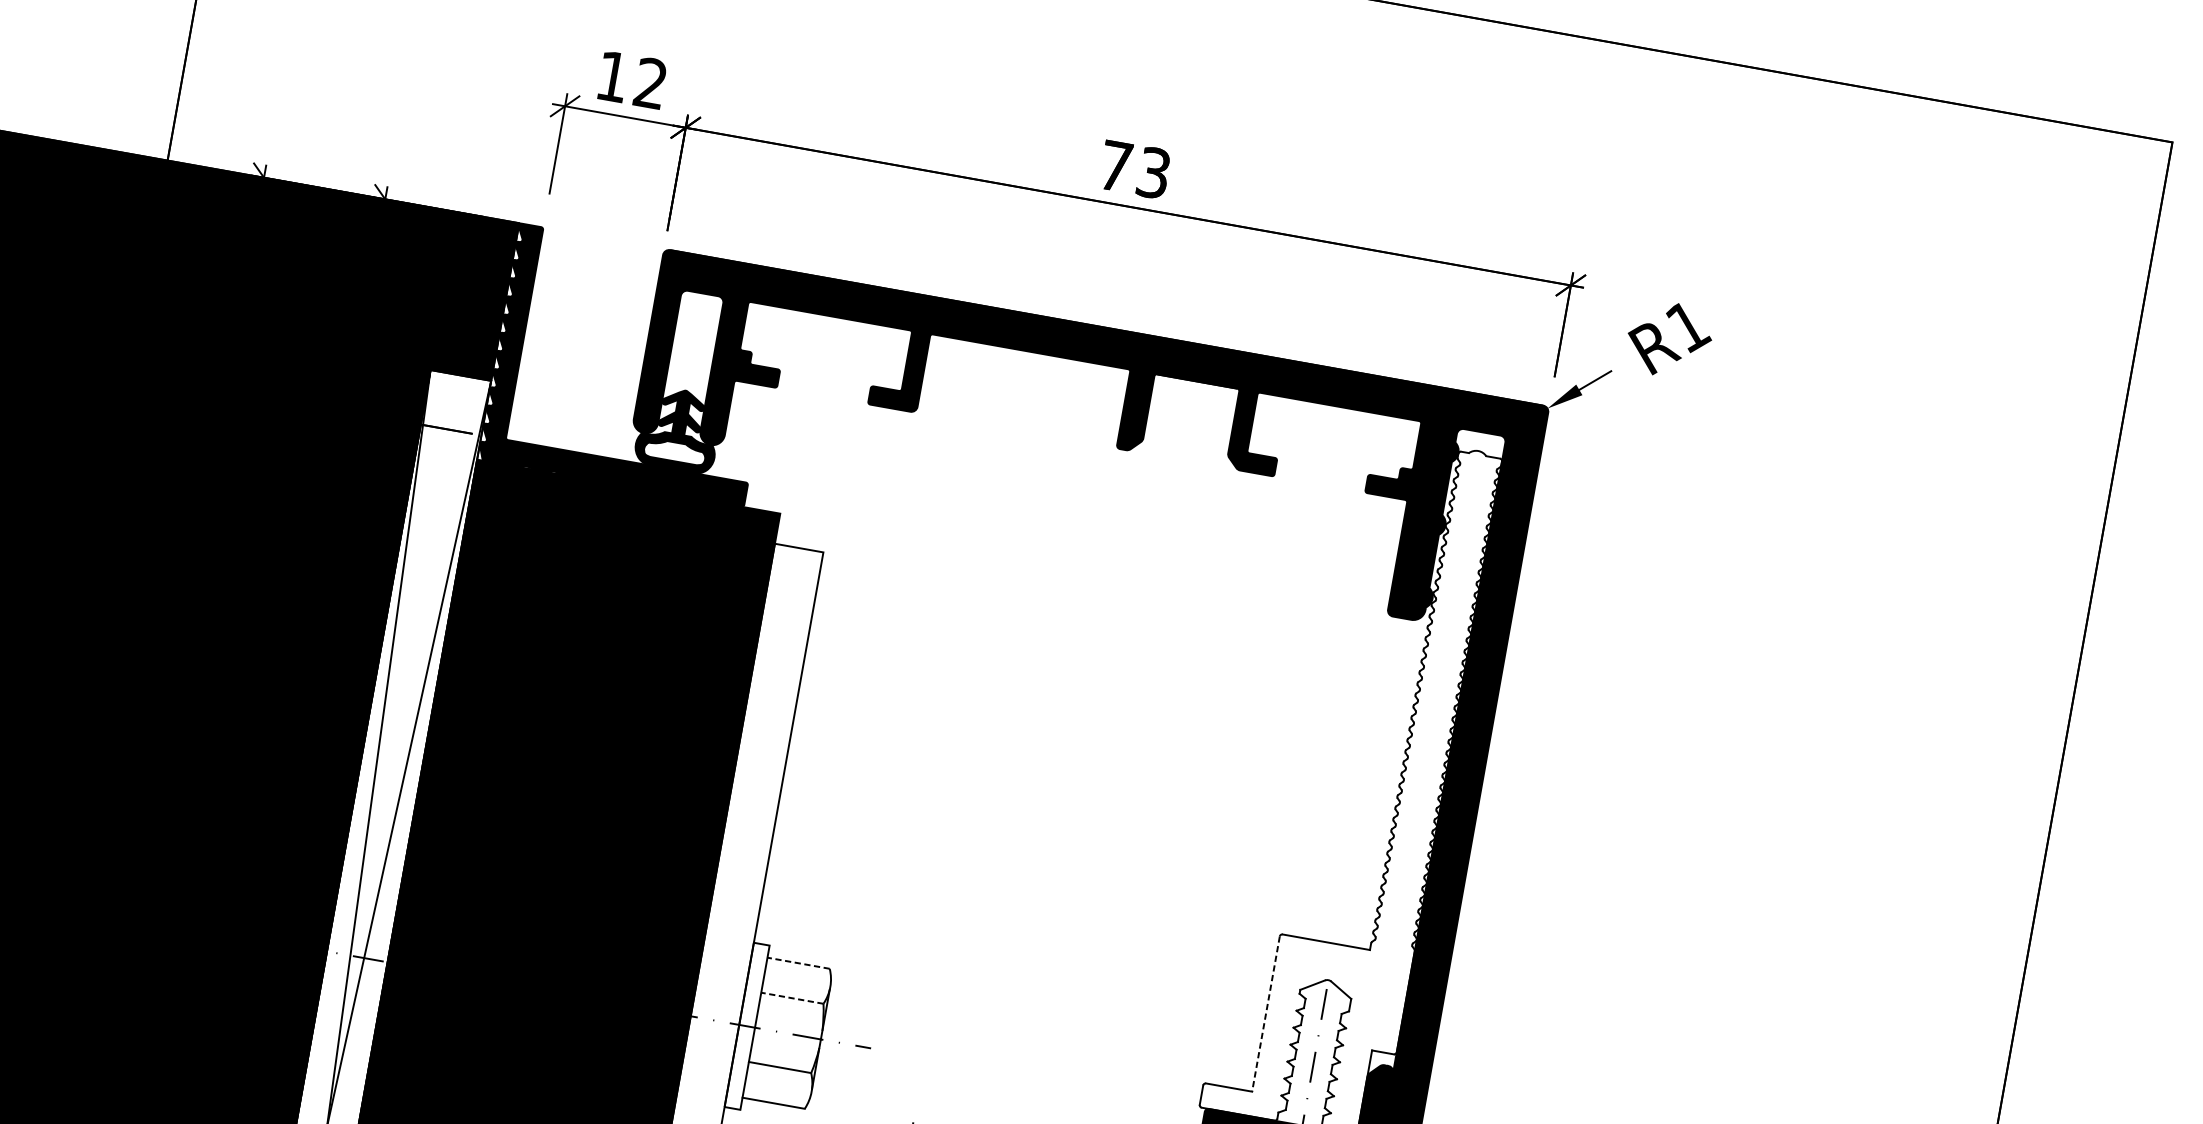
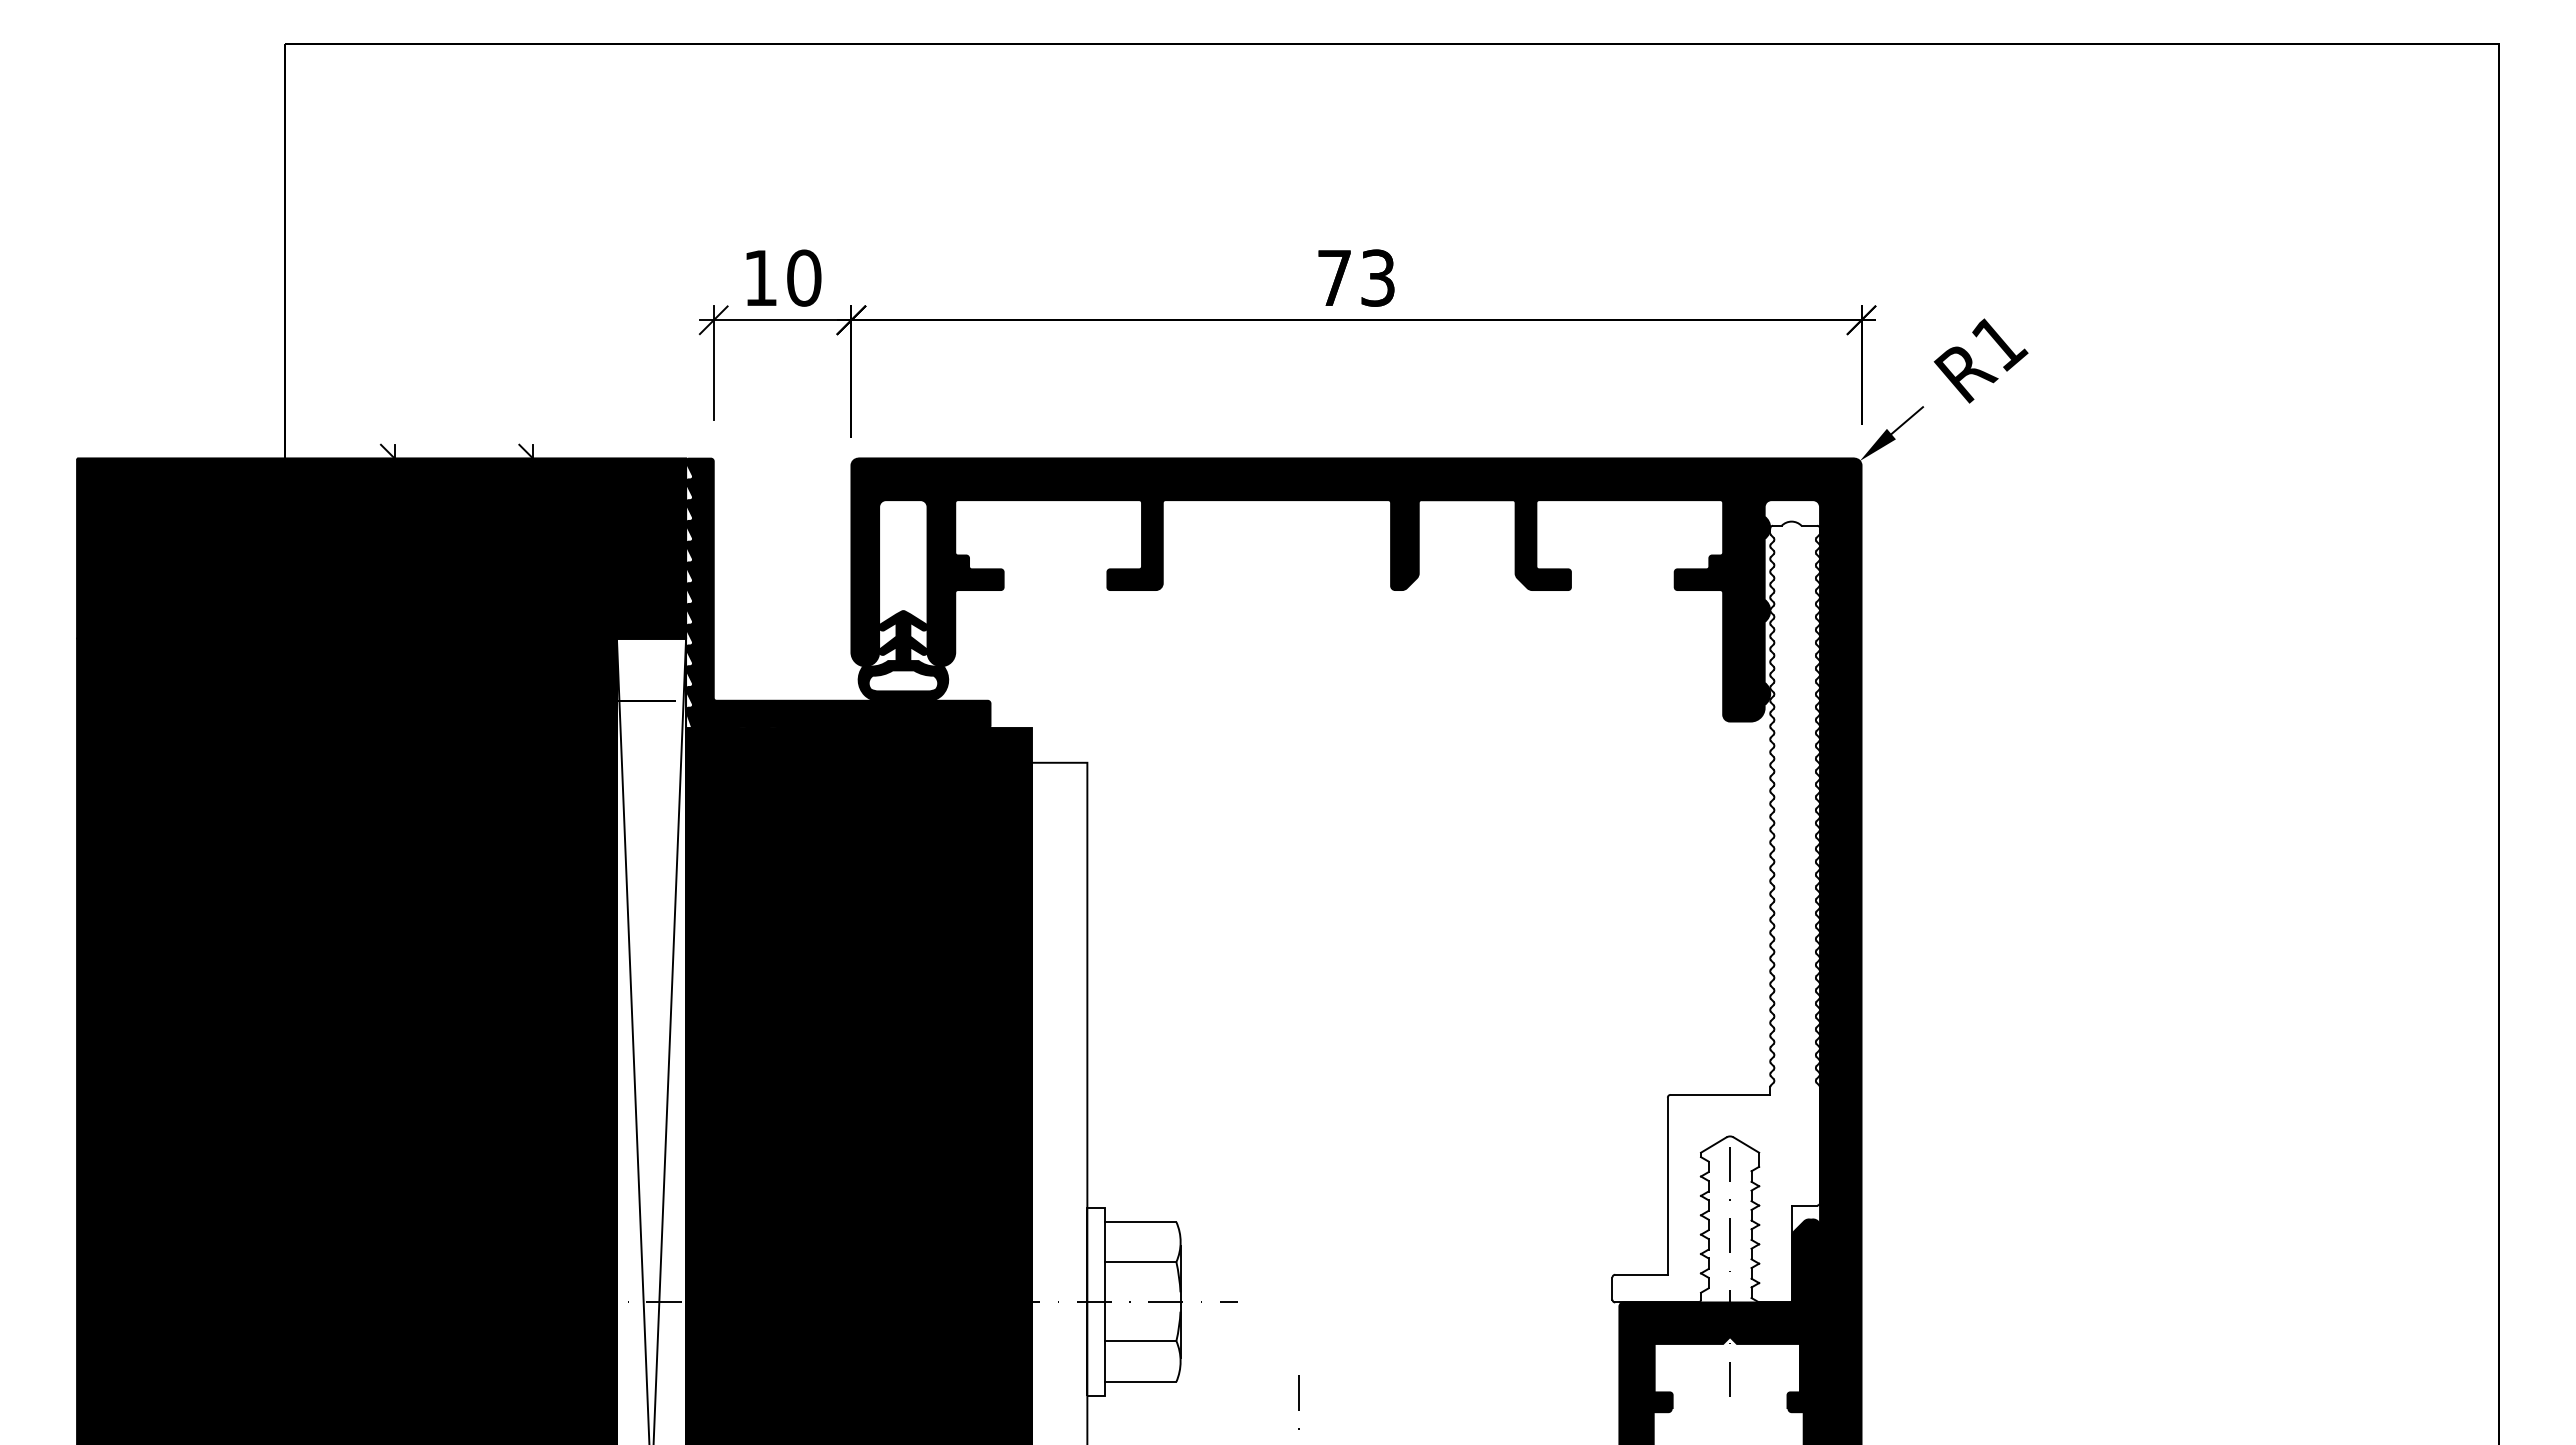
text: (651, 82) -> (804, 277), 12 -> 10
line: (798, 963) -> (1140, 1222), dashed -> solid
line: (791, 998) -> (1140, 1262), dashed -> solid
line: (1265, 1014) -> (1667, 1186), dashed -> solid

